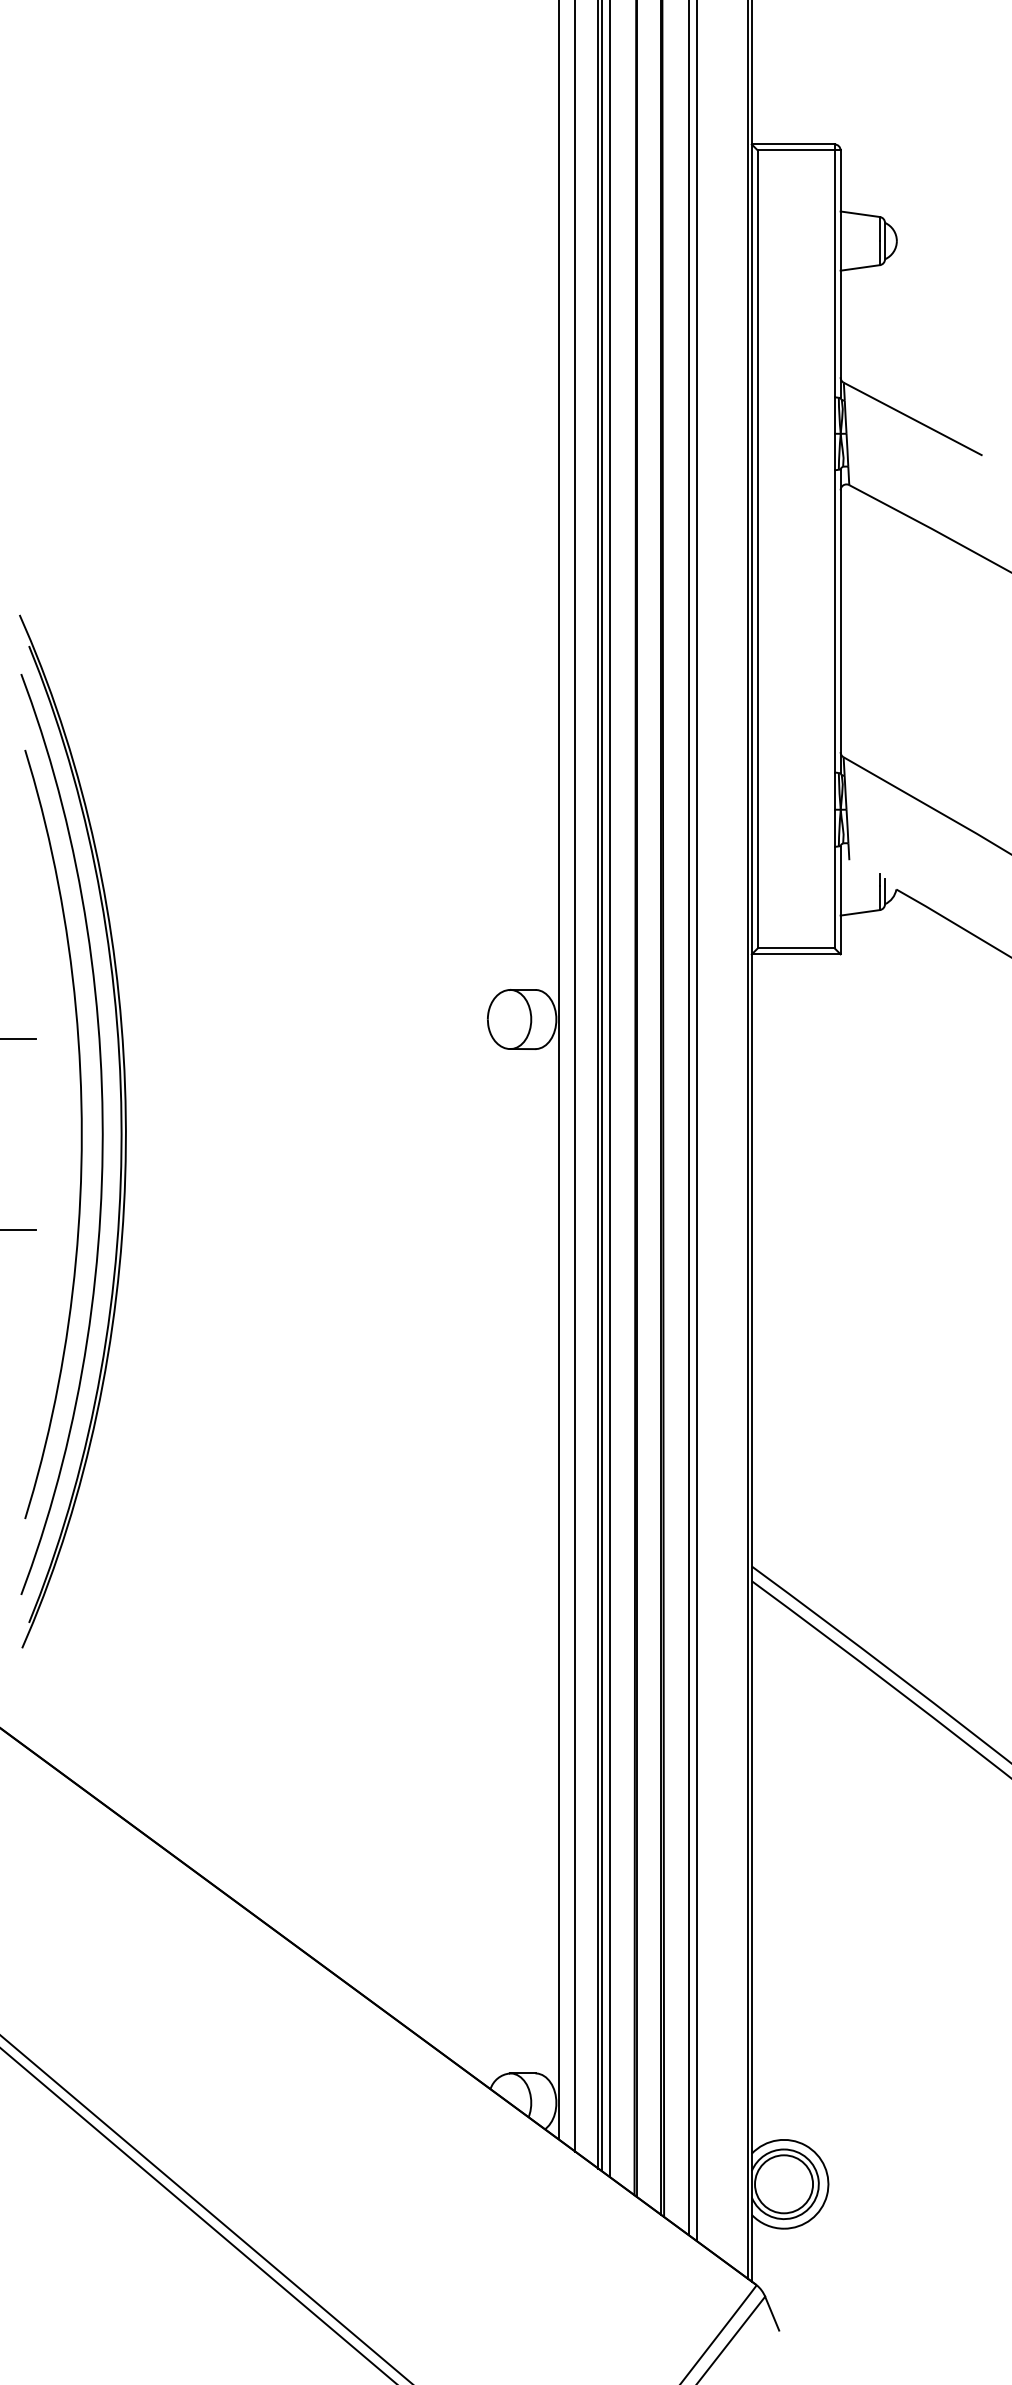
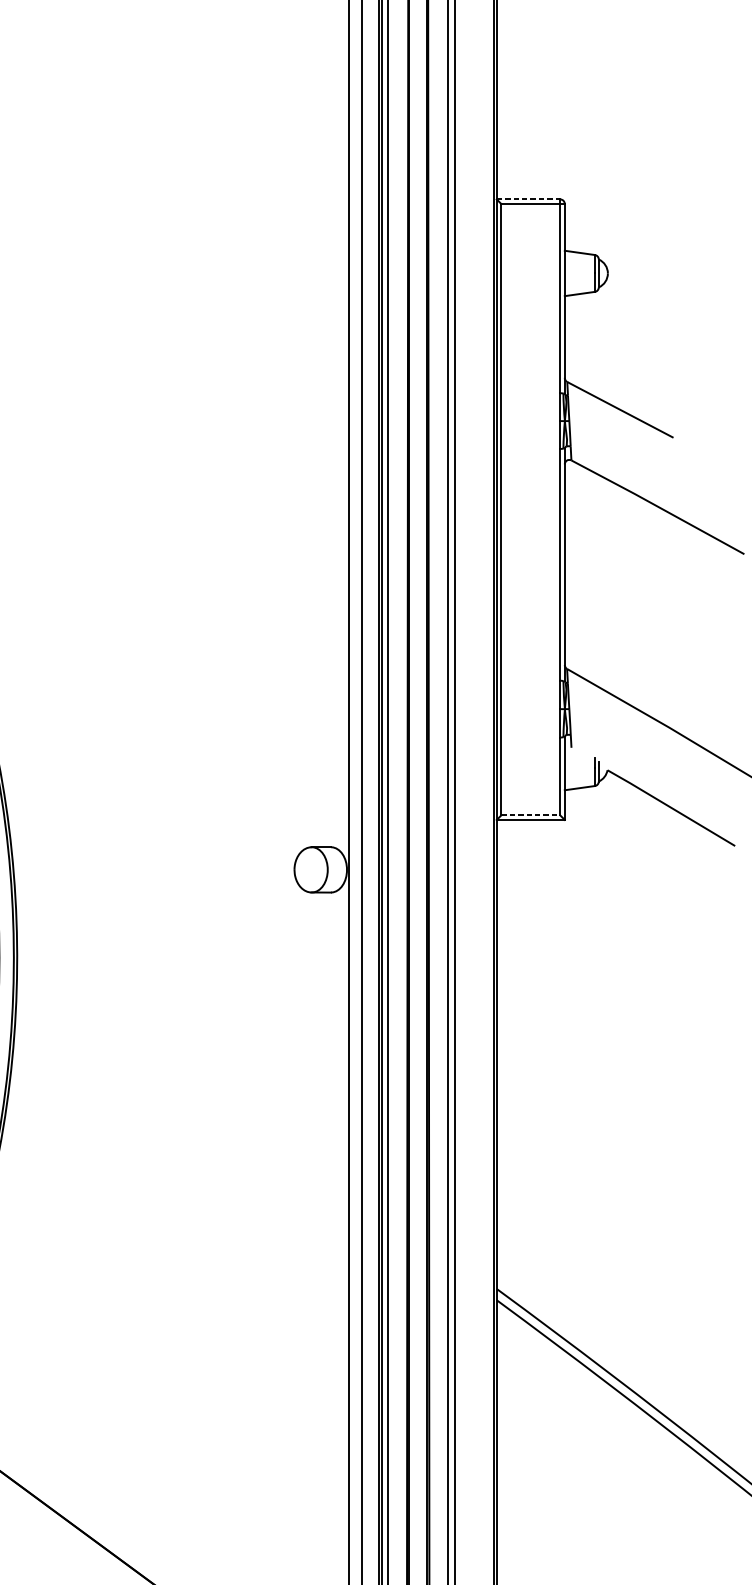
line: (793, 144) -> (528, 199), solid -> dashed
line: (796, 948) -> (530, 815), solid -> dashed

